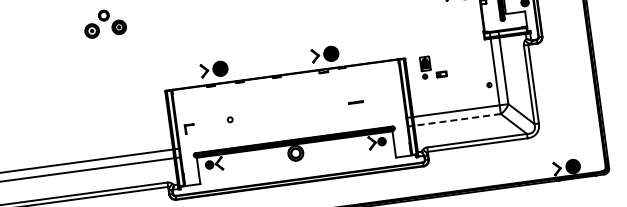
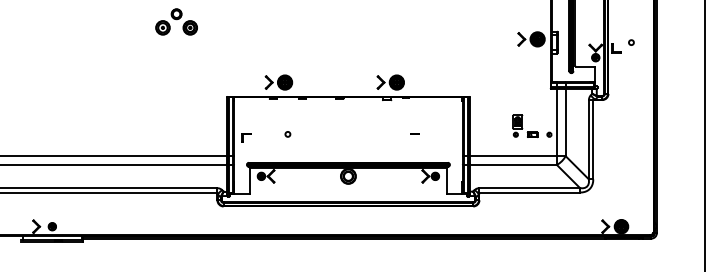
part: (433, 66) -> (525, 125), moved
part: (355, 101) -> (414, 133), size x0.62
line: (457, 119) -> (513, 164), dashed -> solid

